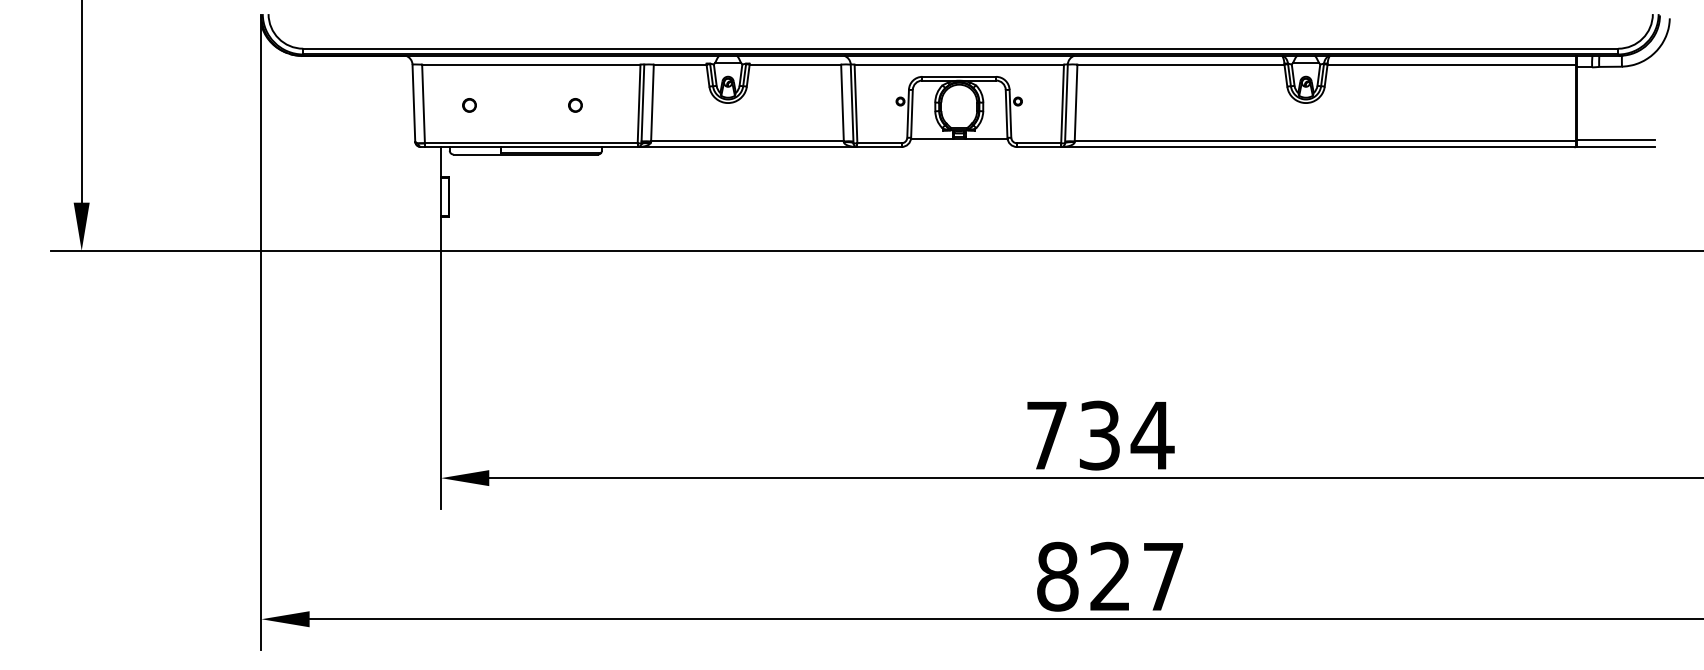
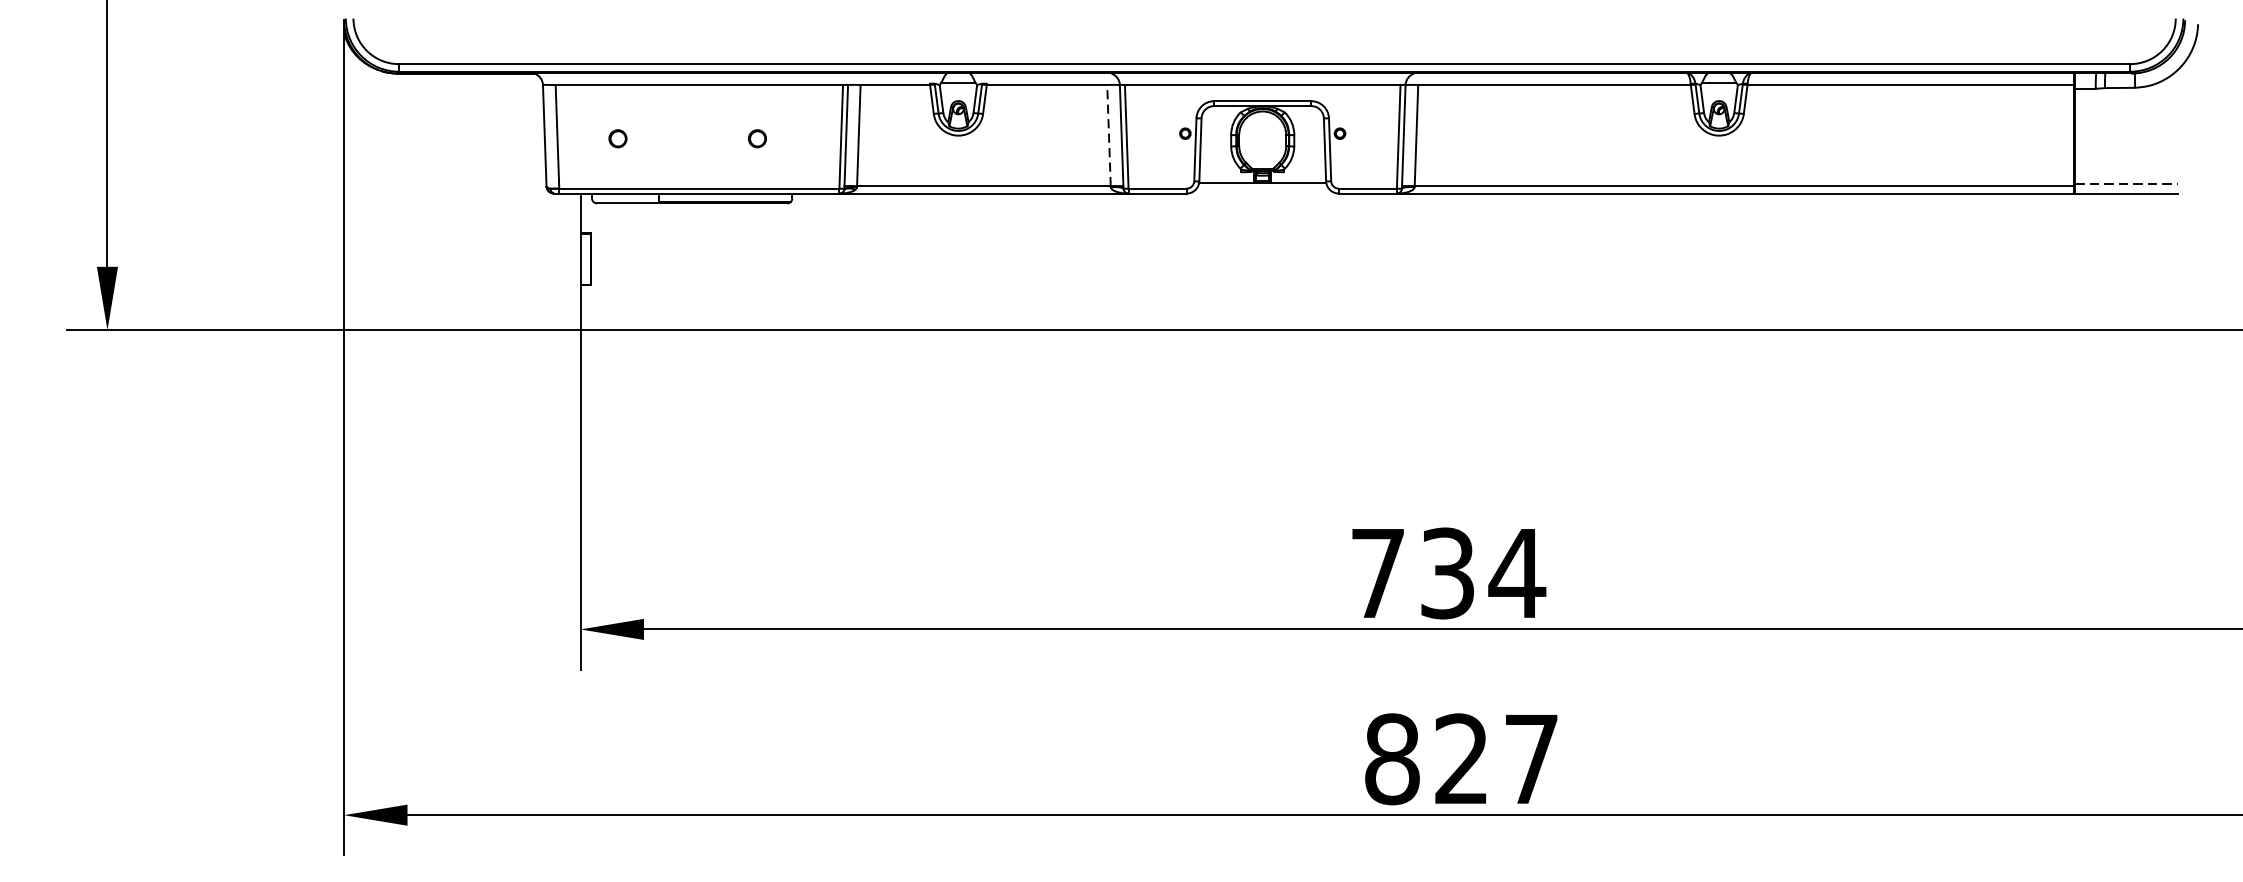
line: (842, 102) -> (1108, 134), solid -> dashed
line: (1616, 139) -> (2127, 183), solid -> dashed

